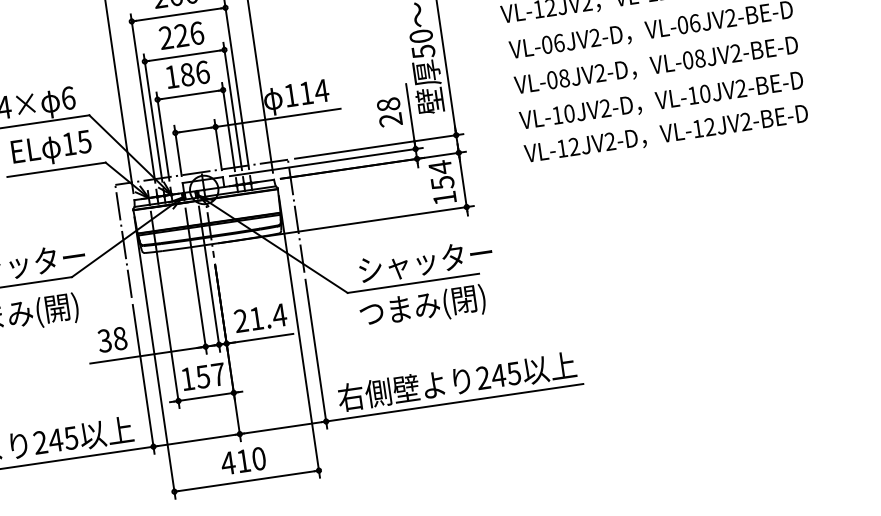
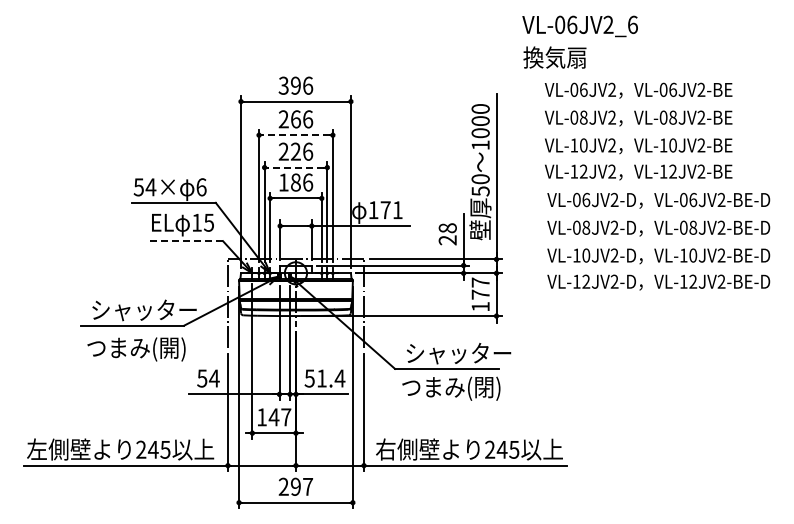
line: (178, 15) -> (295, 135), solid -> dashed
line: (184, 55) -> (295, 167), solid -> dashed
text: (313, 92) -> (391, 210), 114 -> 171
line: (56, 170) -> (184, 241), solid -> dashed
text: (441, 175) -> (480, 288), 154 -> 177
text: (240, 320) -> (309, 378), 21.4 -> 51.4
text: (112, 339) -> (208, 378), 38 -> 54
text: (202, 377) -> (273, 417), 157 -> 147
text: (243, 460) -> (295, 486), 410 -> 297

